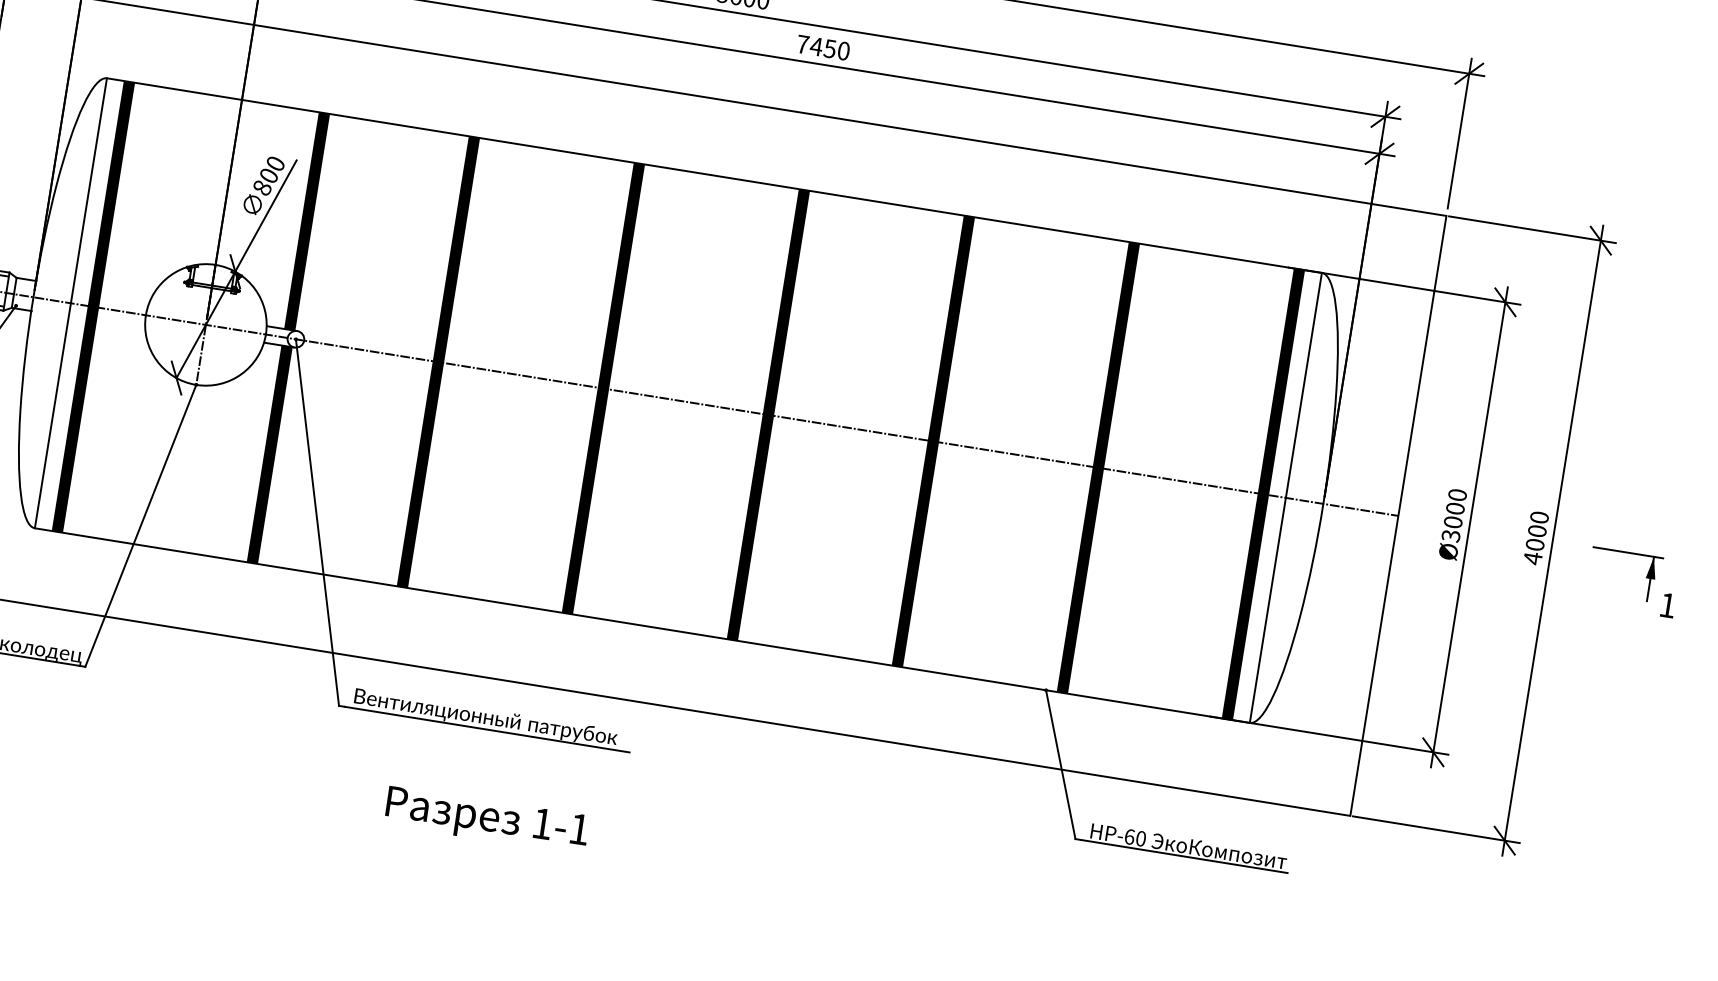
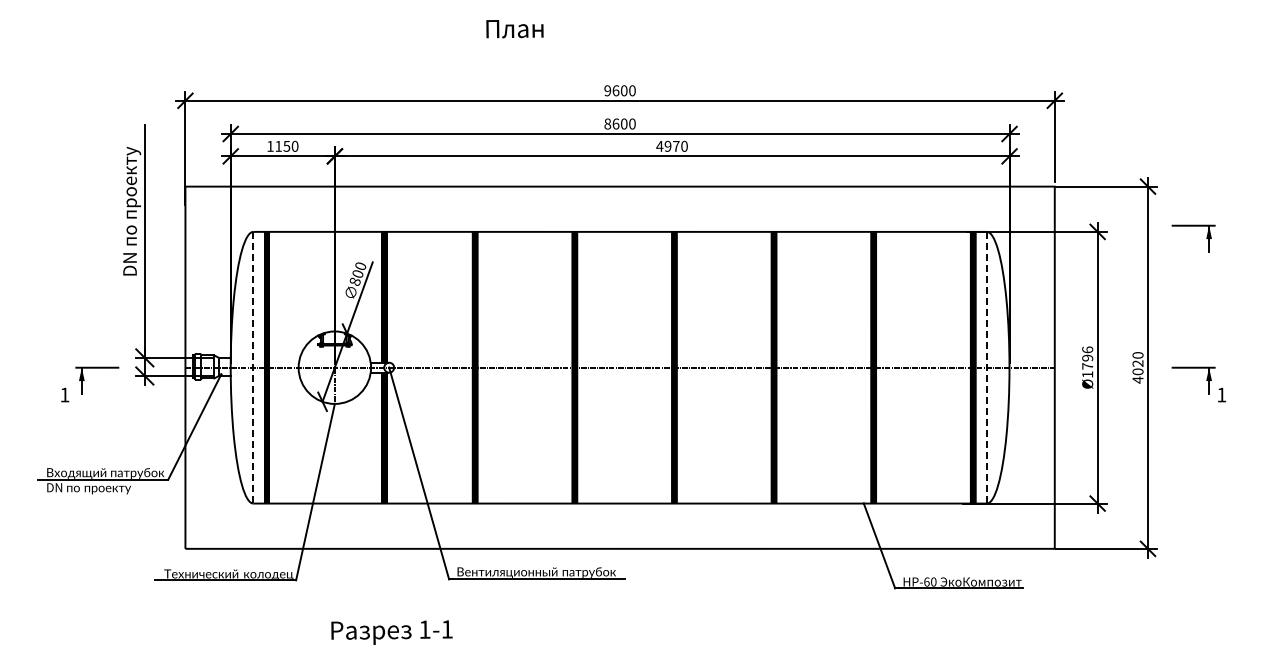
text: (815, 45) -> (667, 145), 7450 -> 4970
line: (71, 302) -> (253, 367), solid -> dashed
part: (1665, 318) -> (1193, 226), added
line: (1285, 497) -> (986, 367), solid -> dashed
text: (1454, 514) -> (1087, 361), Ø3000 -> Ø1796
text: (1536, 530) -> (1137, 363), 4000 -> 4020
text: (486, 819) -> (391, 632), moved

